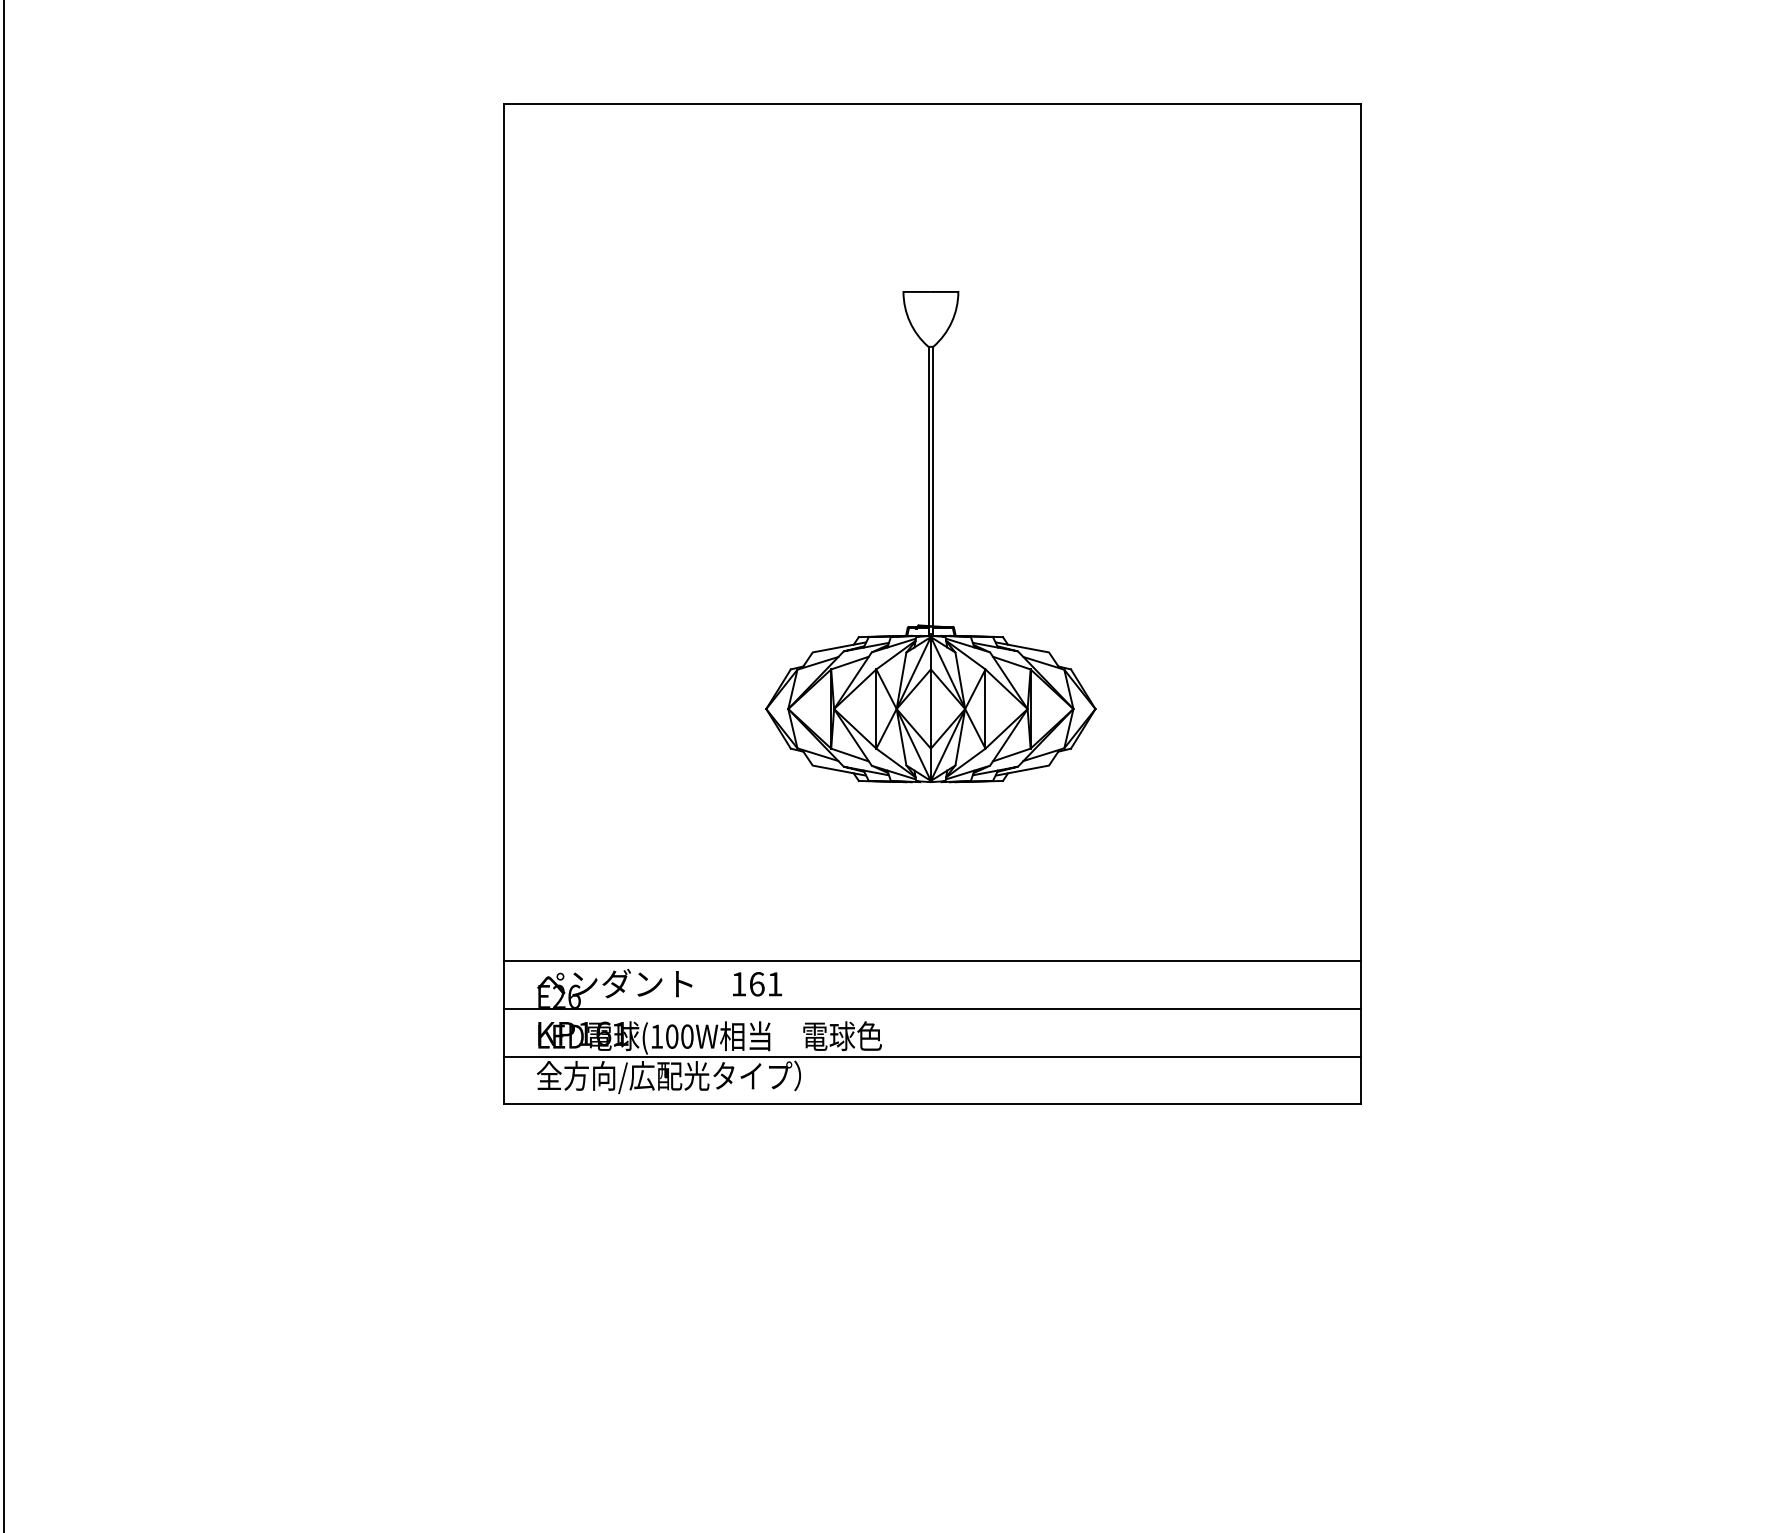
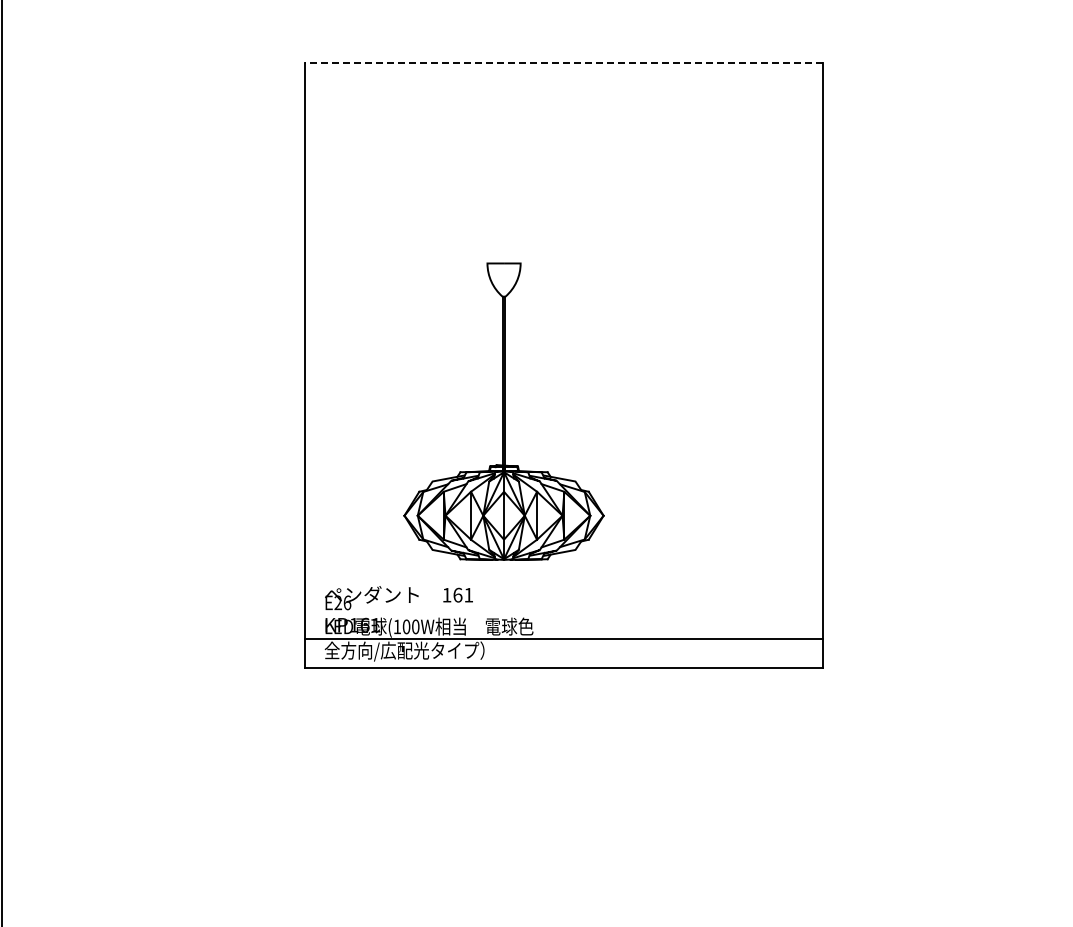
line: (931, 103) -> (563, 62), solid -> dashed
part: (929, 536) -> (503, 411), moved
line: (931, 961) -> (563, 581), removed
line: (931, 1009) -> (563, 610), removed

